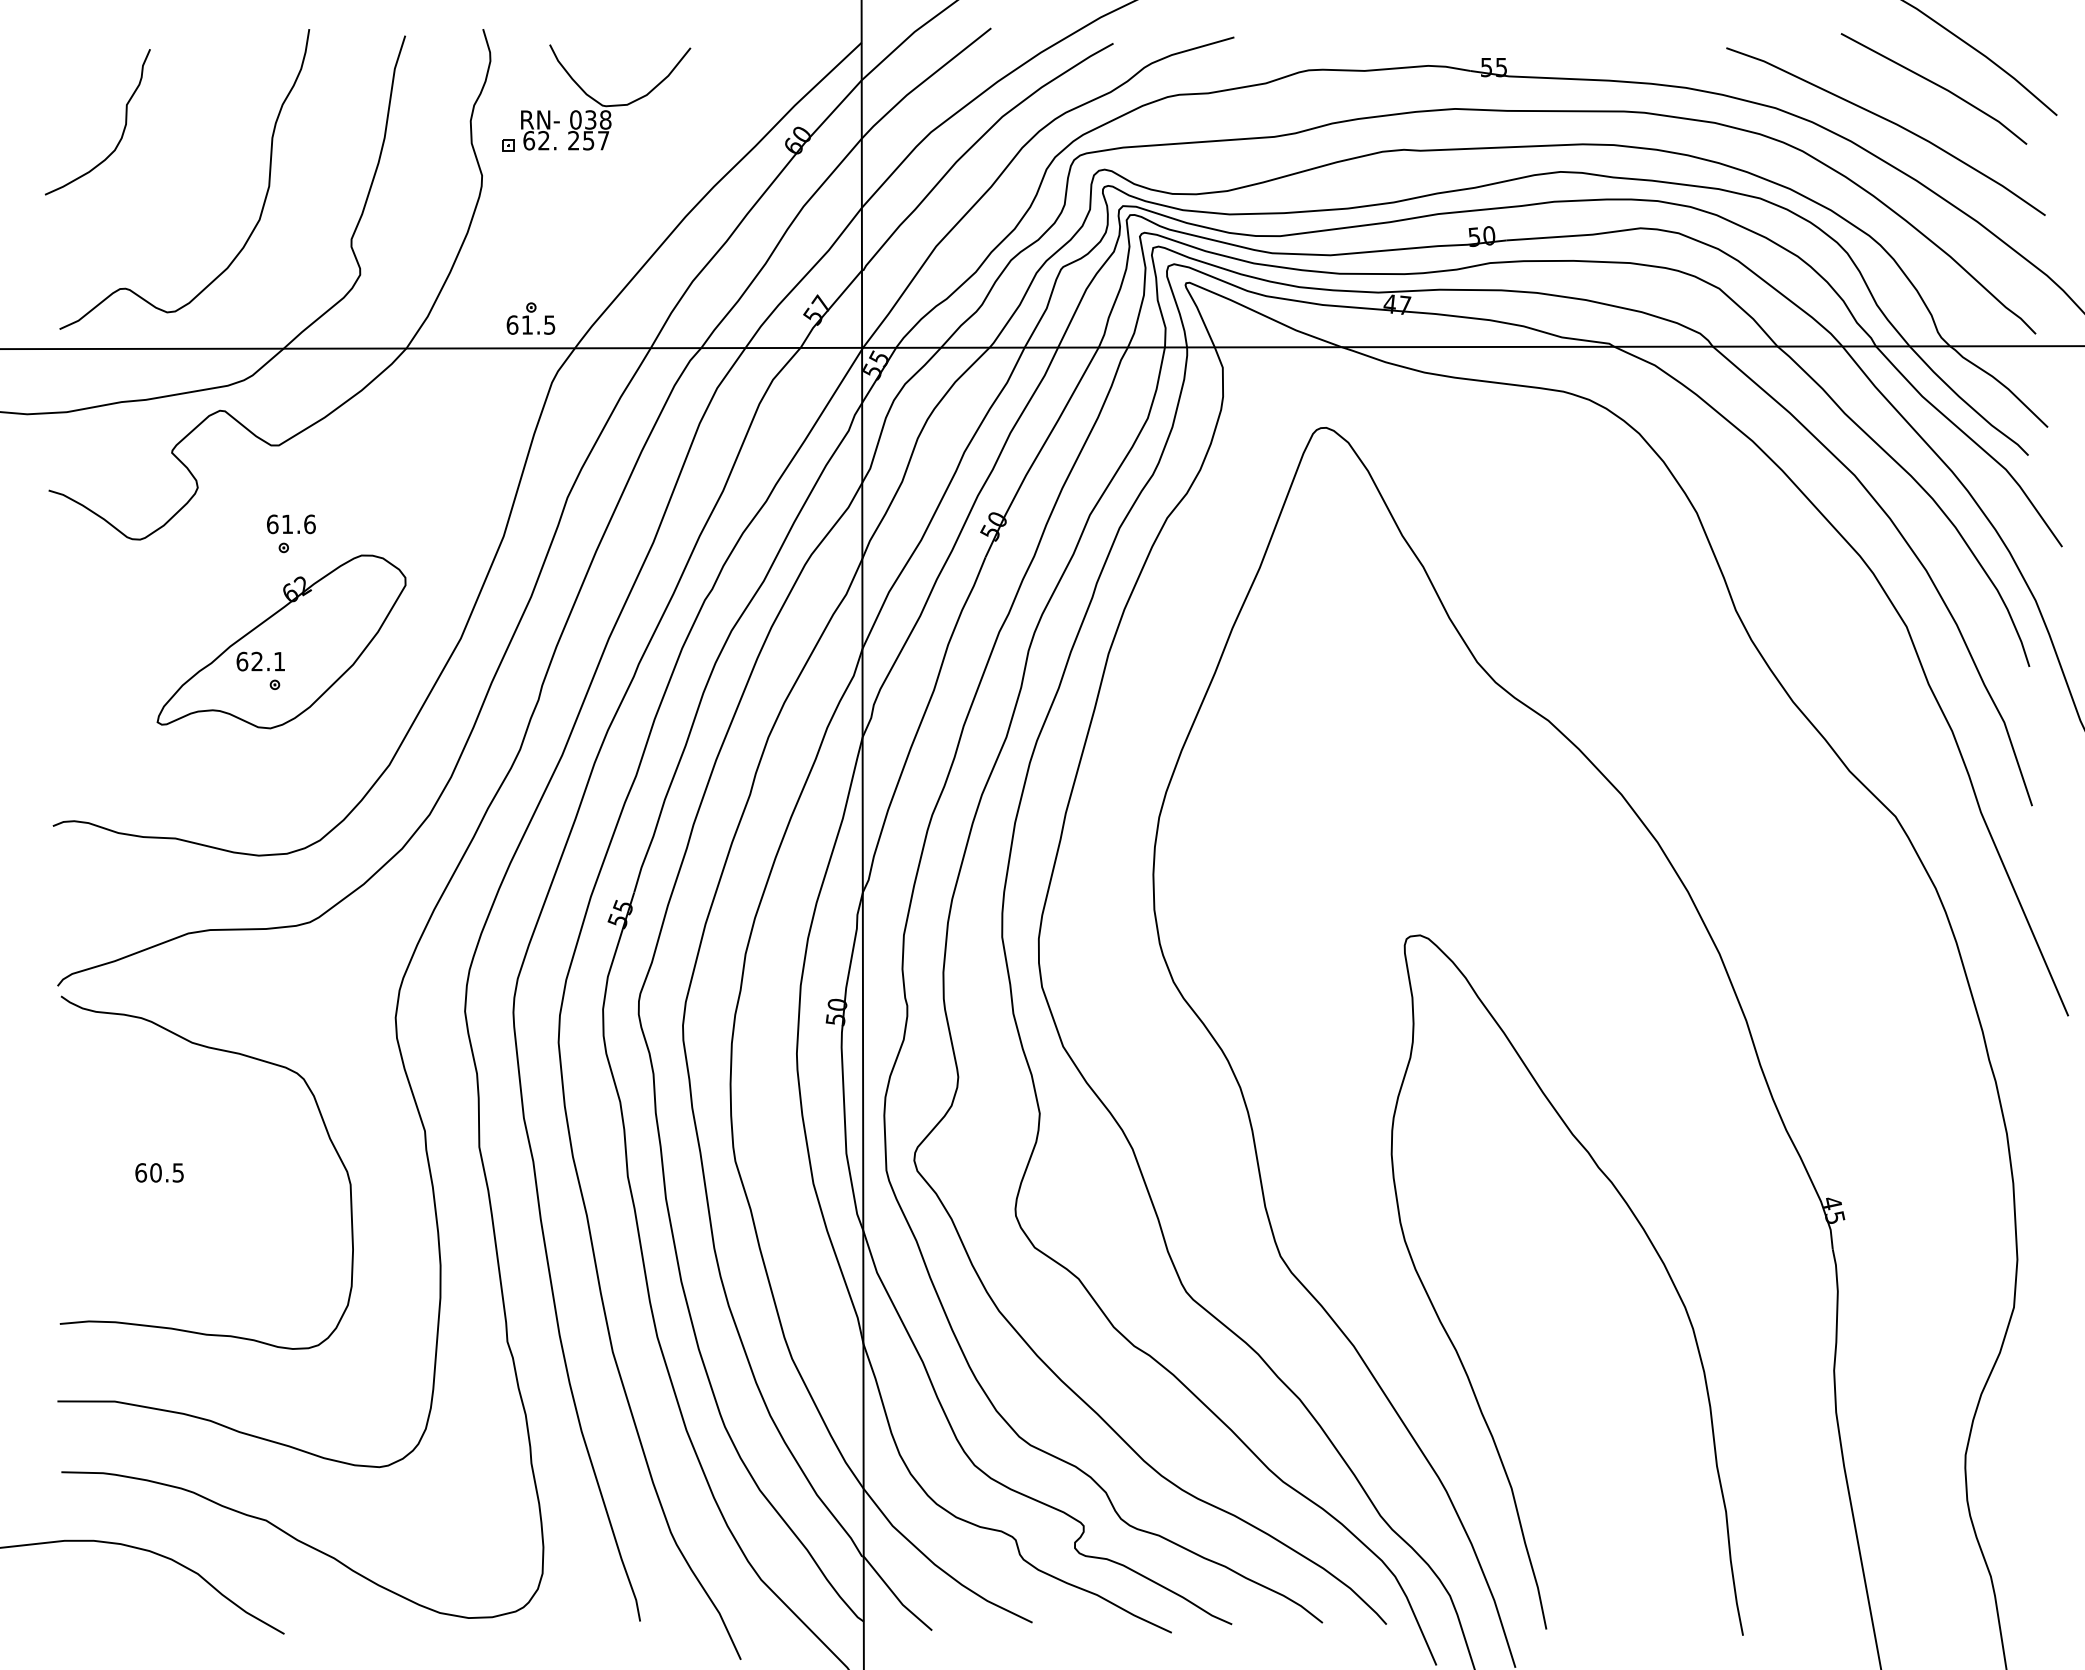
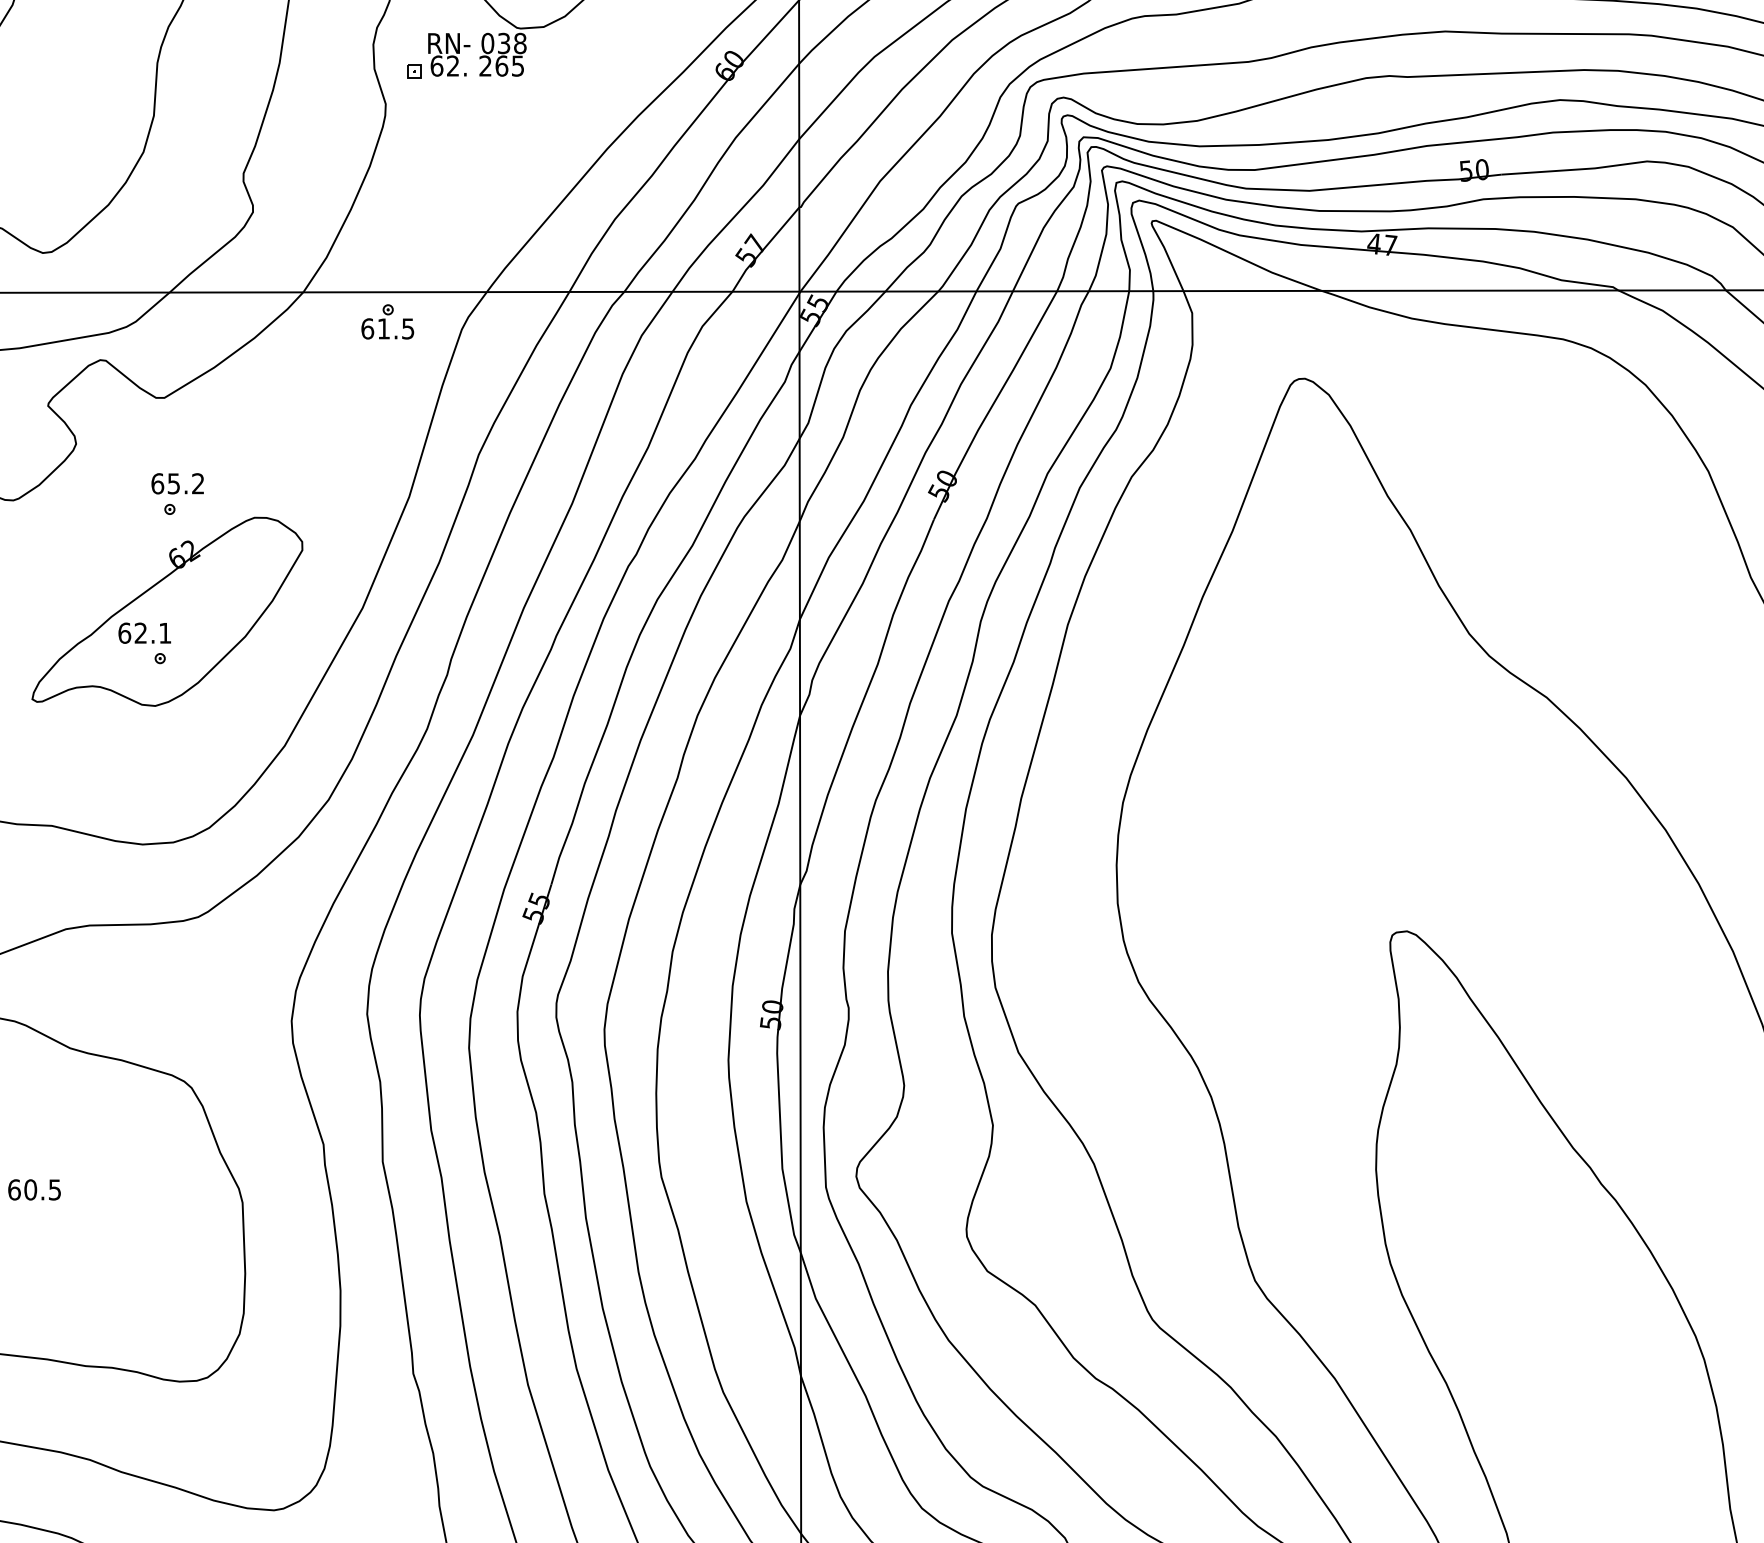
text: (596, 140) -> (510, 65), 257 -> 265
part: (530, 318) -> (387, 321), moved
text: (298, 524) -> (185, 483), 61.6 -> 65.2

